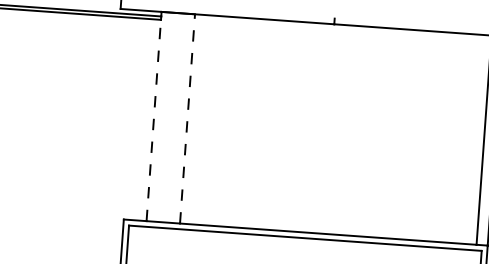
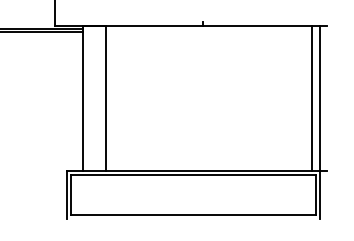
line: (187, 118) -> (106, 98), dashed -> solid
line: (154, 120) -> (83, 101), dashed -> solid

